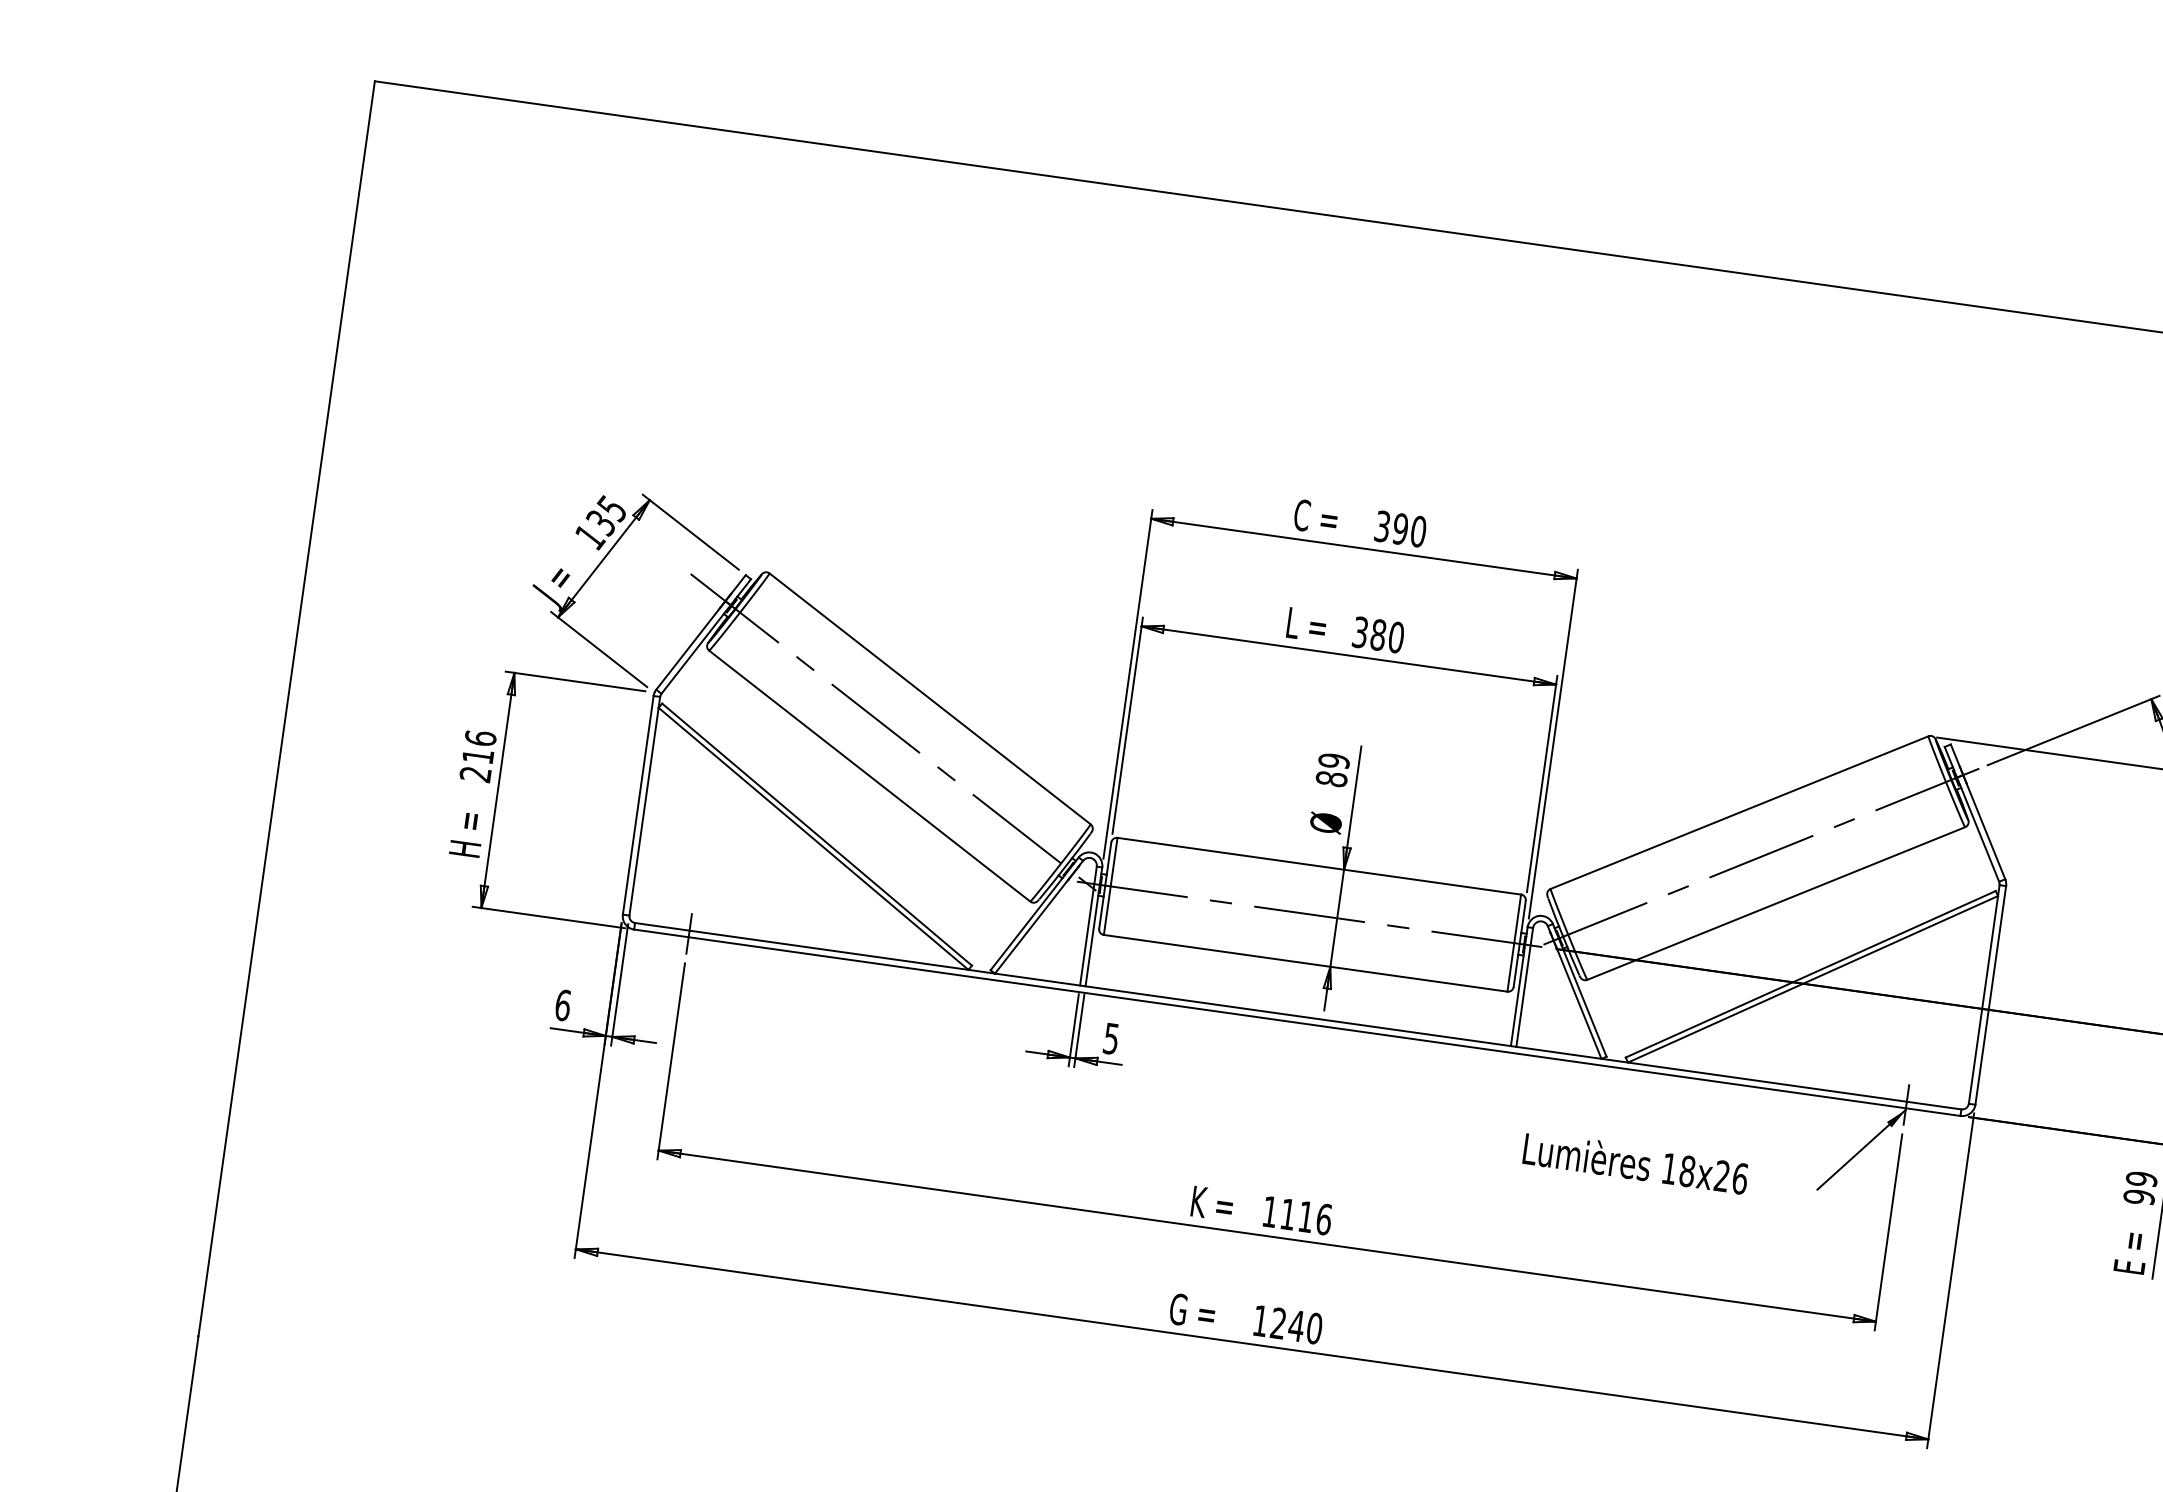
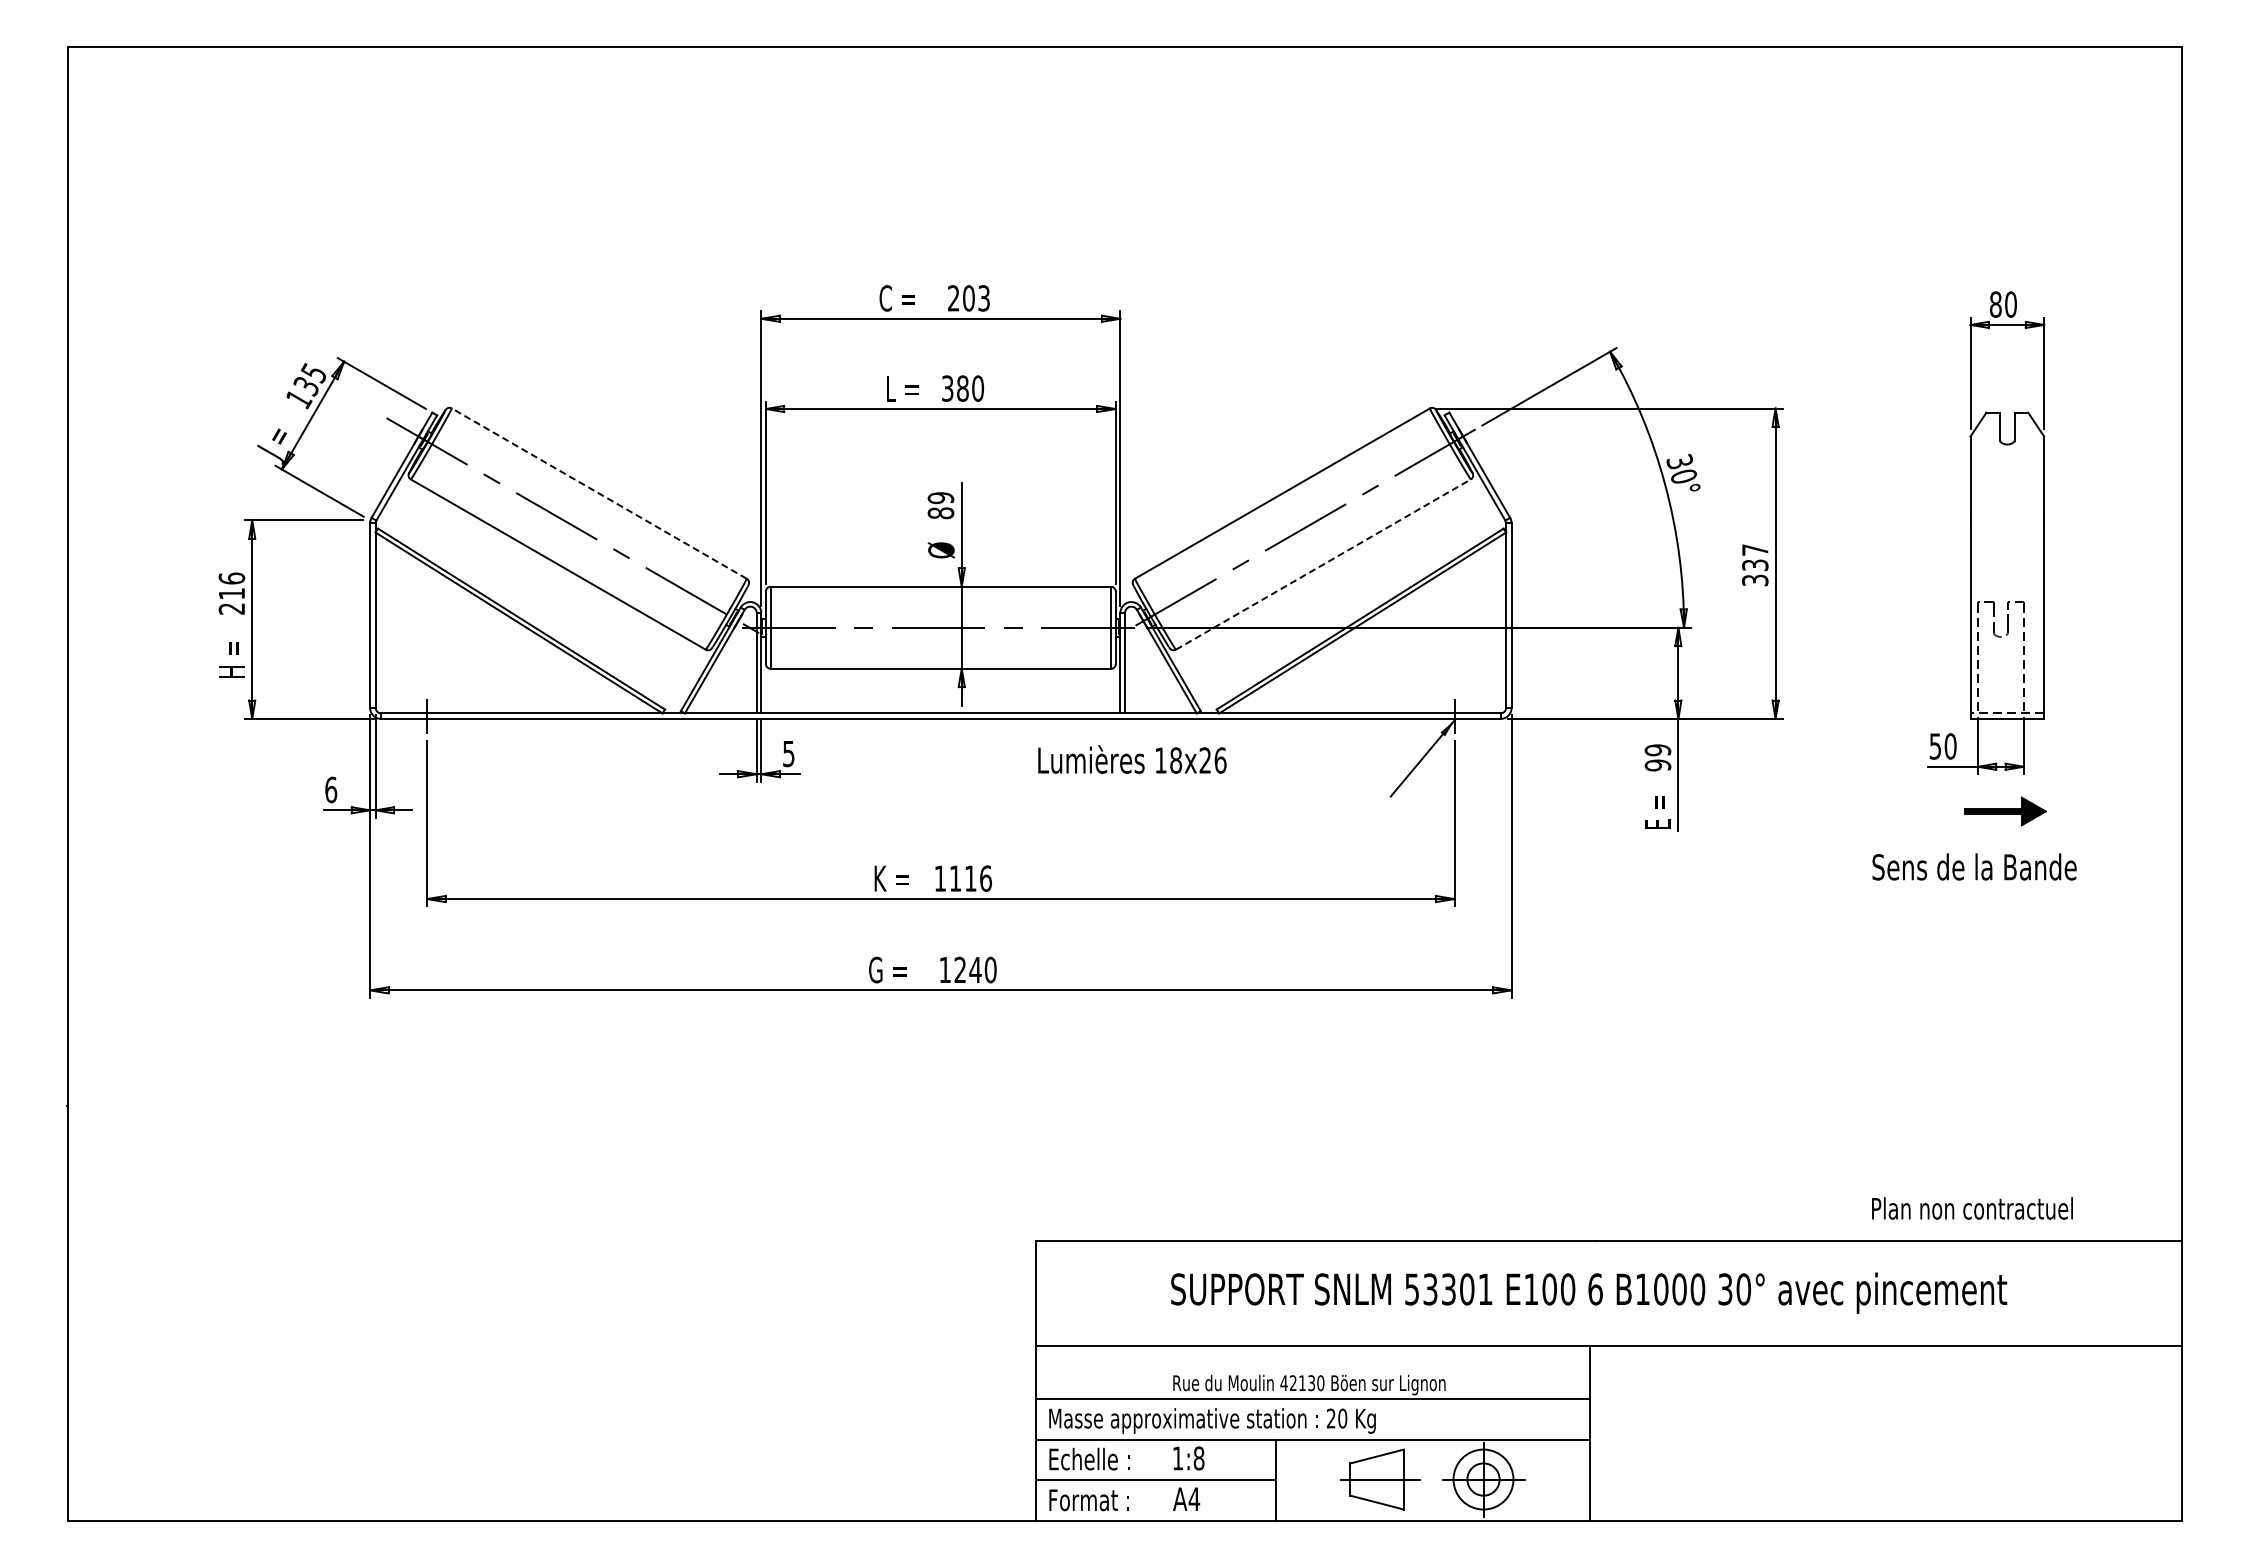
text: (1401, 529) -> (969, 298), 390 -> 203
line: (929, 698) -> (598, 493), solid -> dashed
line: (1776, 903) -> (1323, 564), solid -> dashed
text: (1636, 1162) -> (1132, 759), moved

